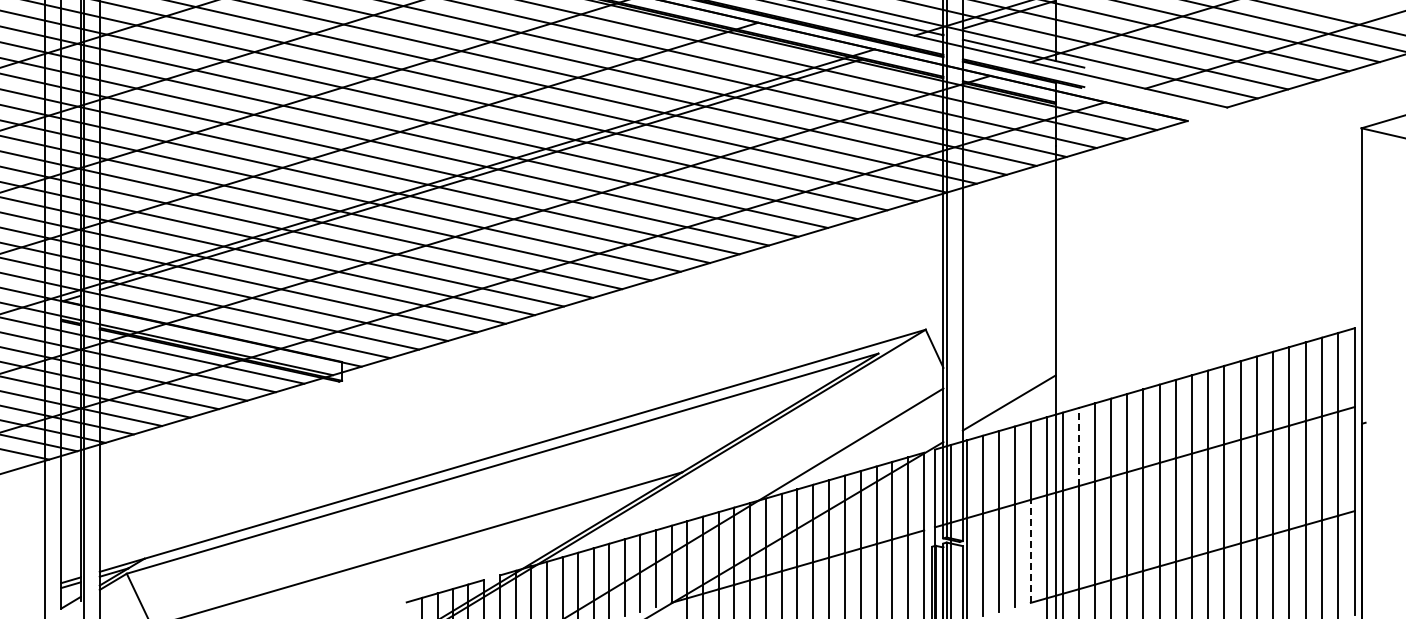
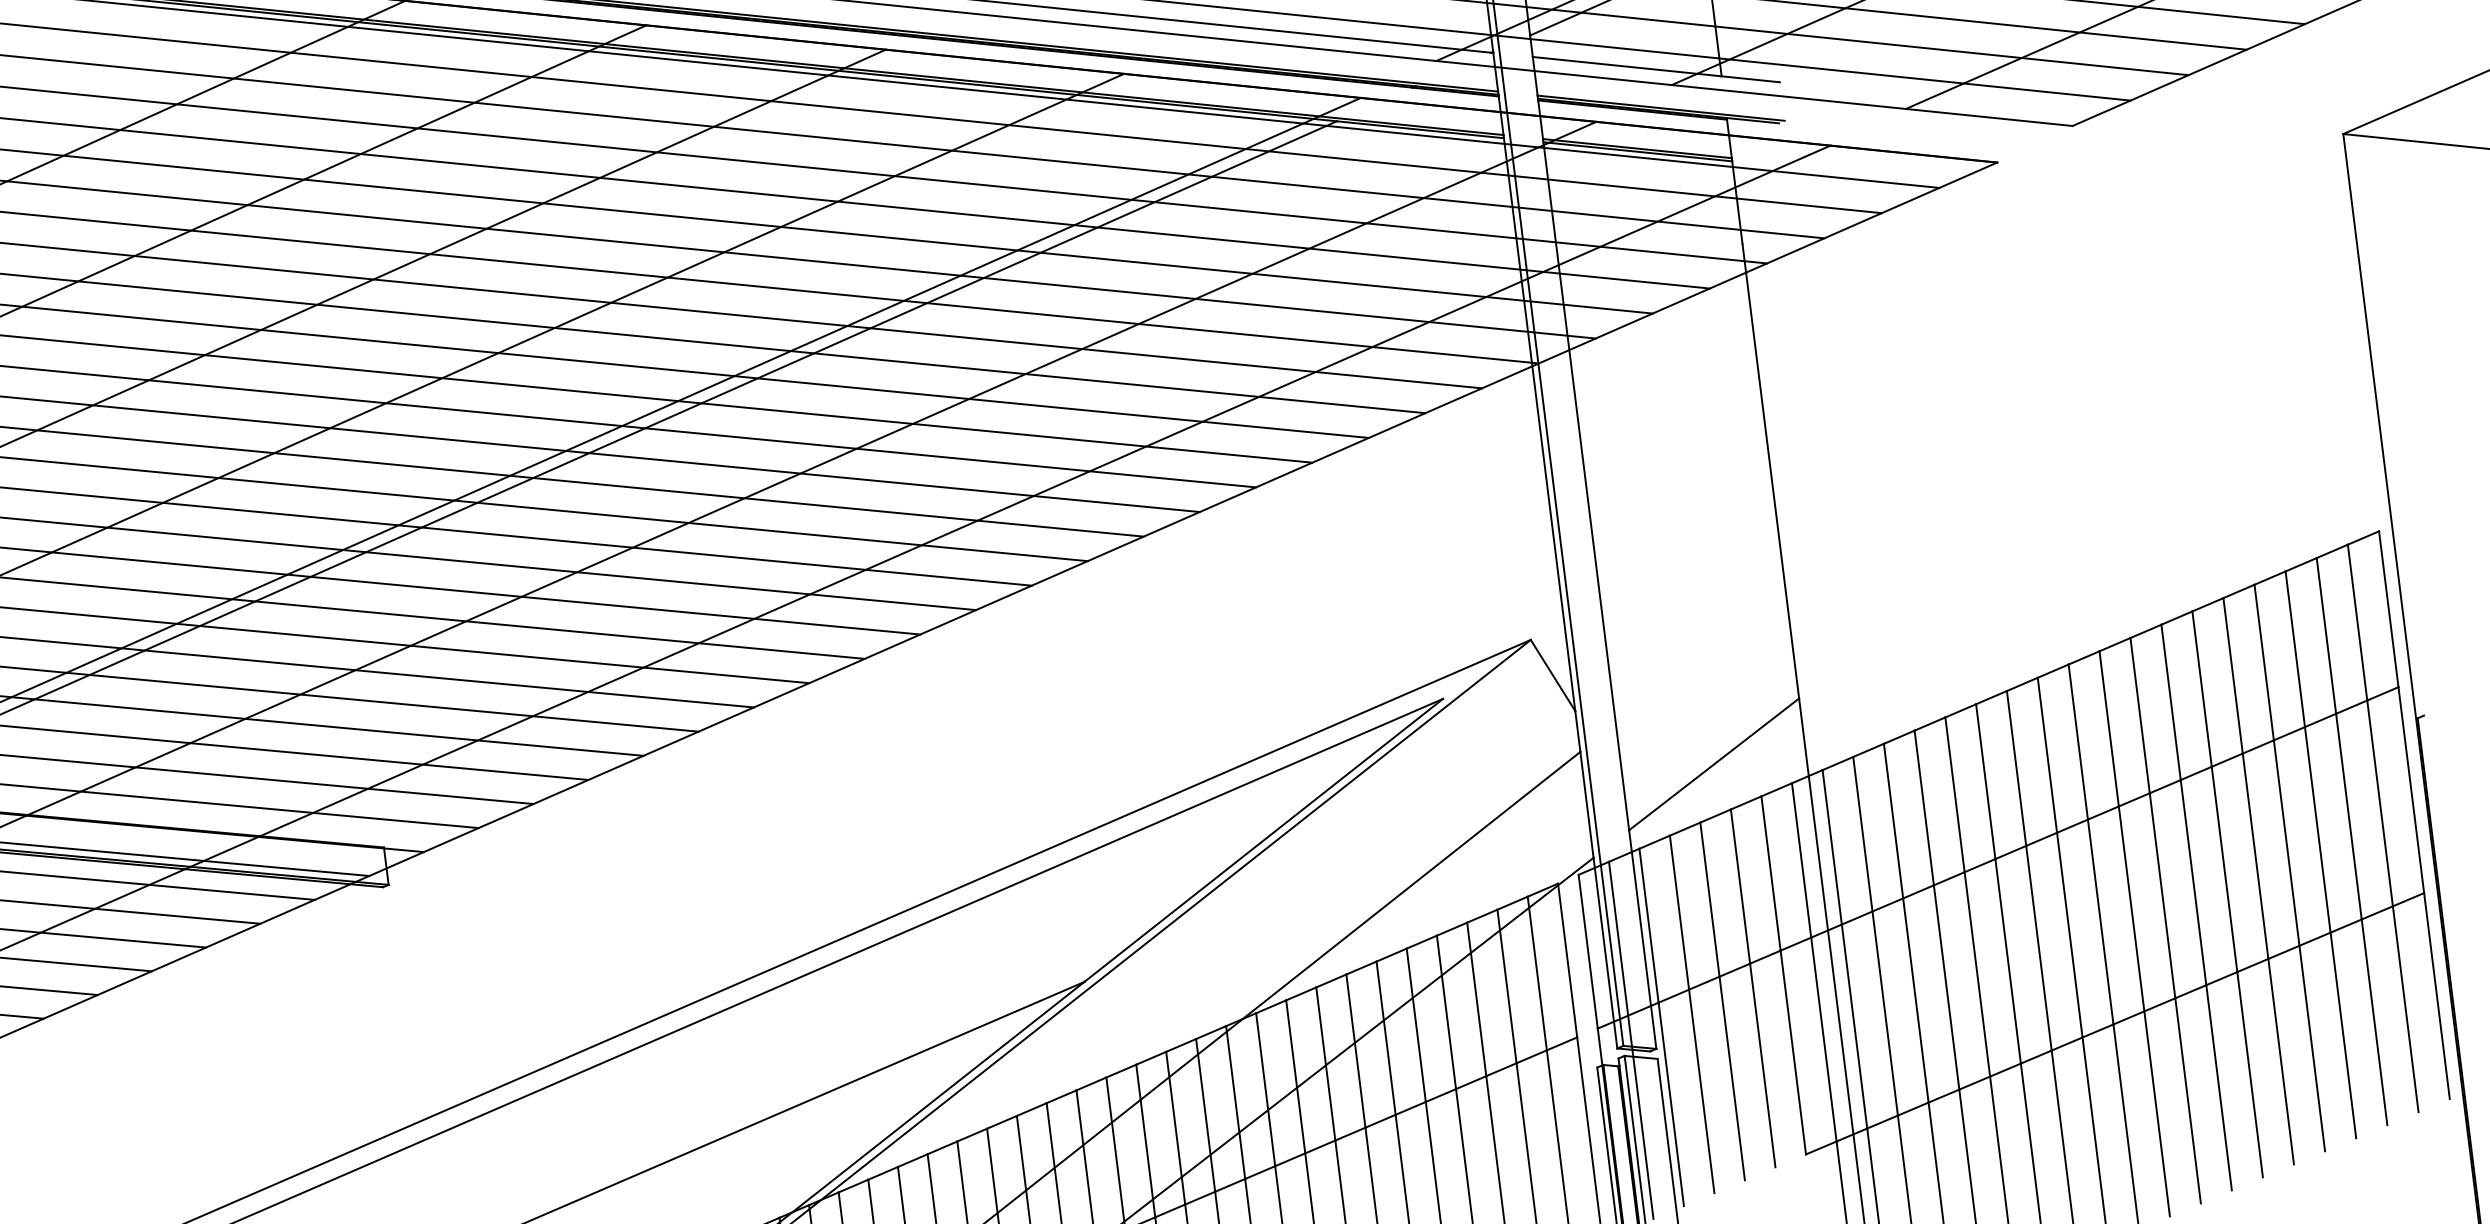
line: (1078, 446) -> (1861, 833), dashed -> solid
line: (1030, 550) -> (1792, 1050), dashed -> solid

